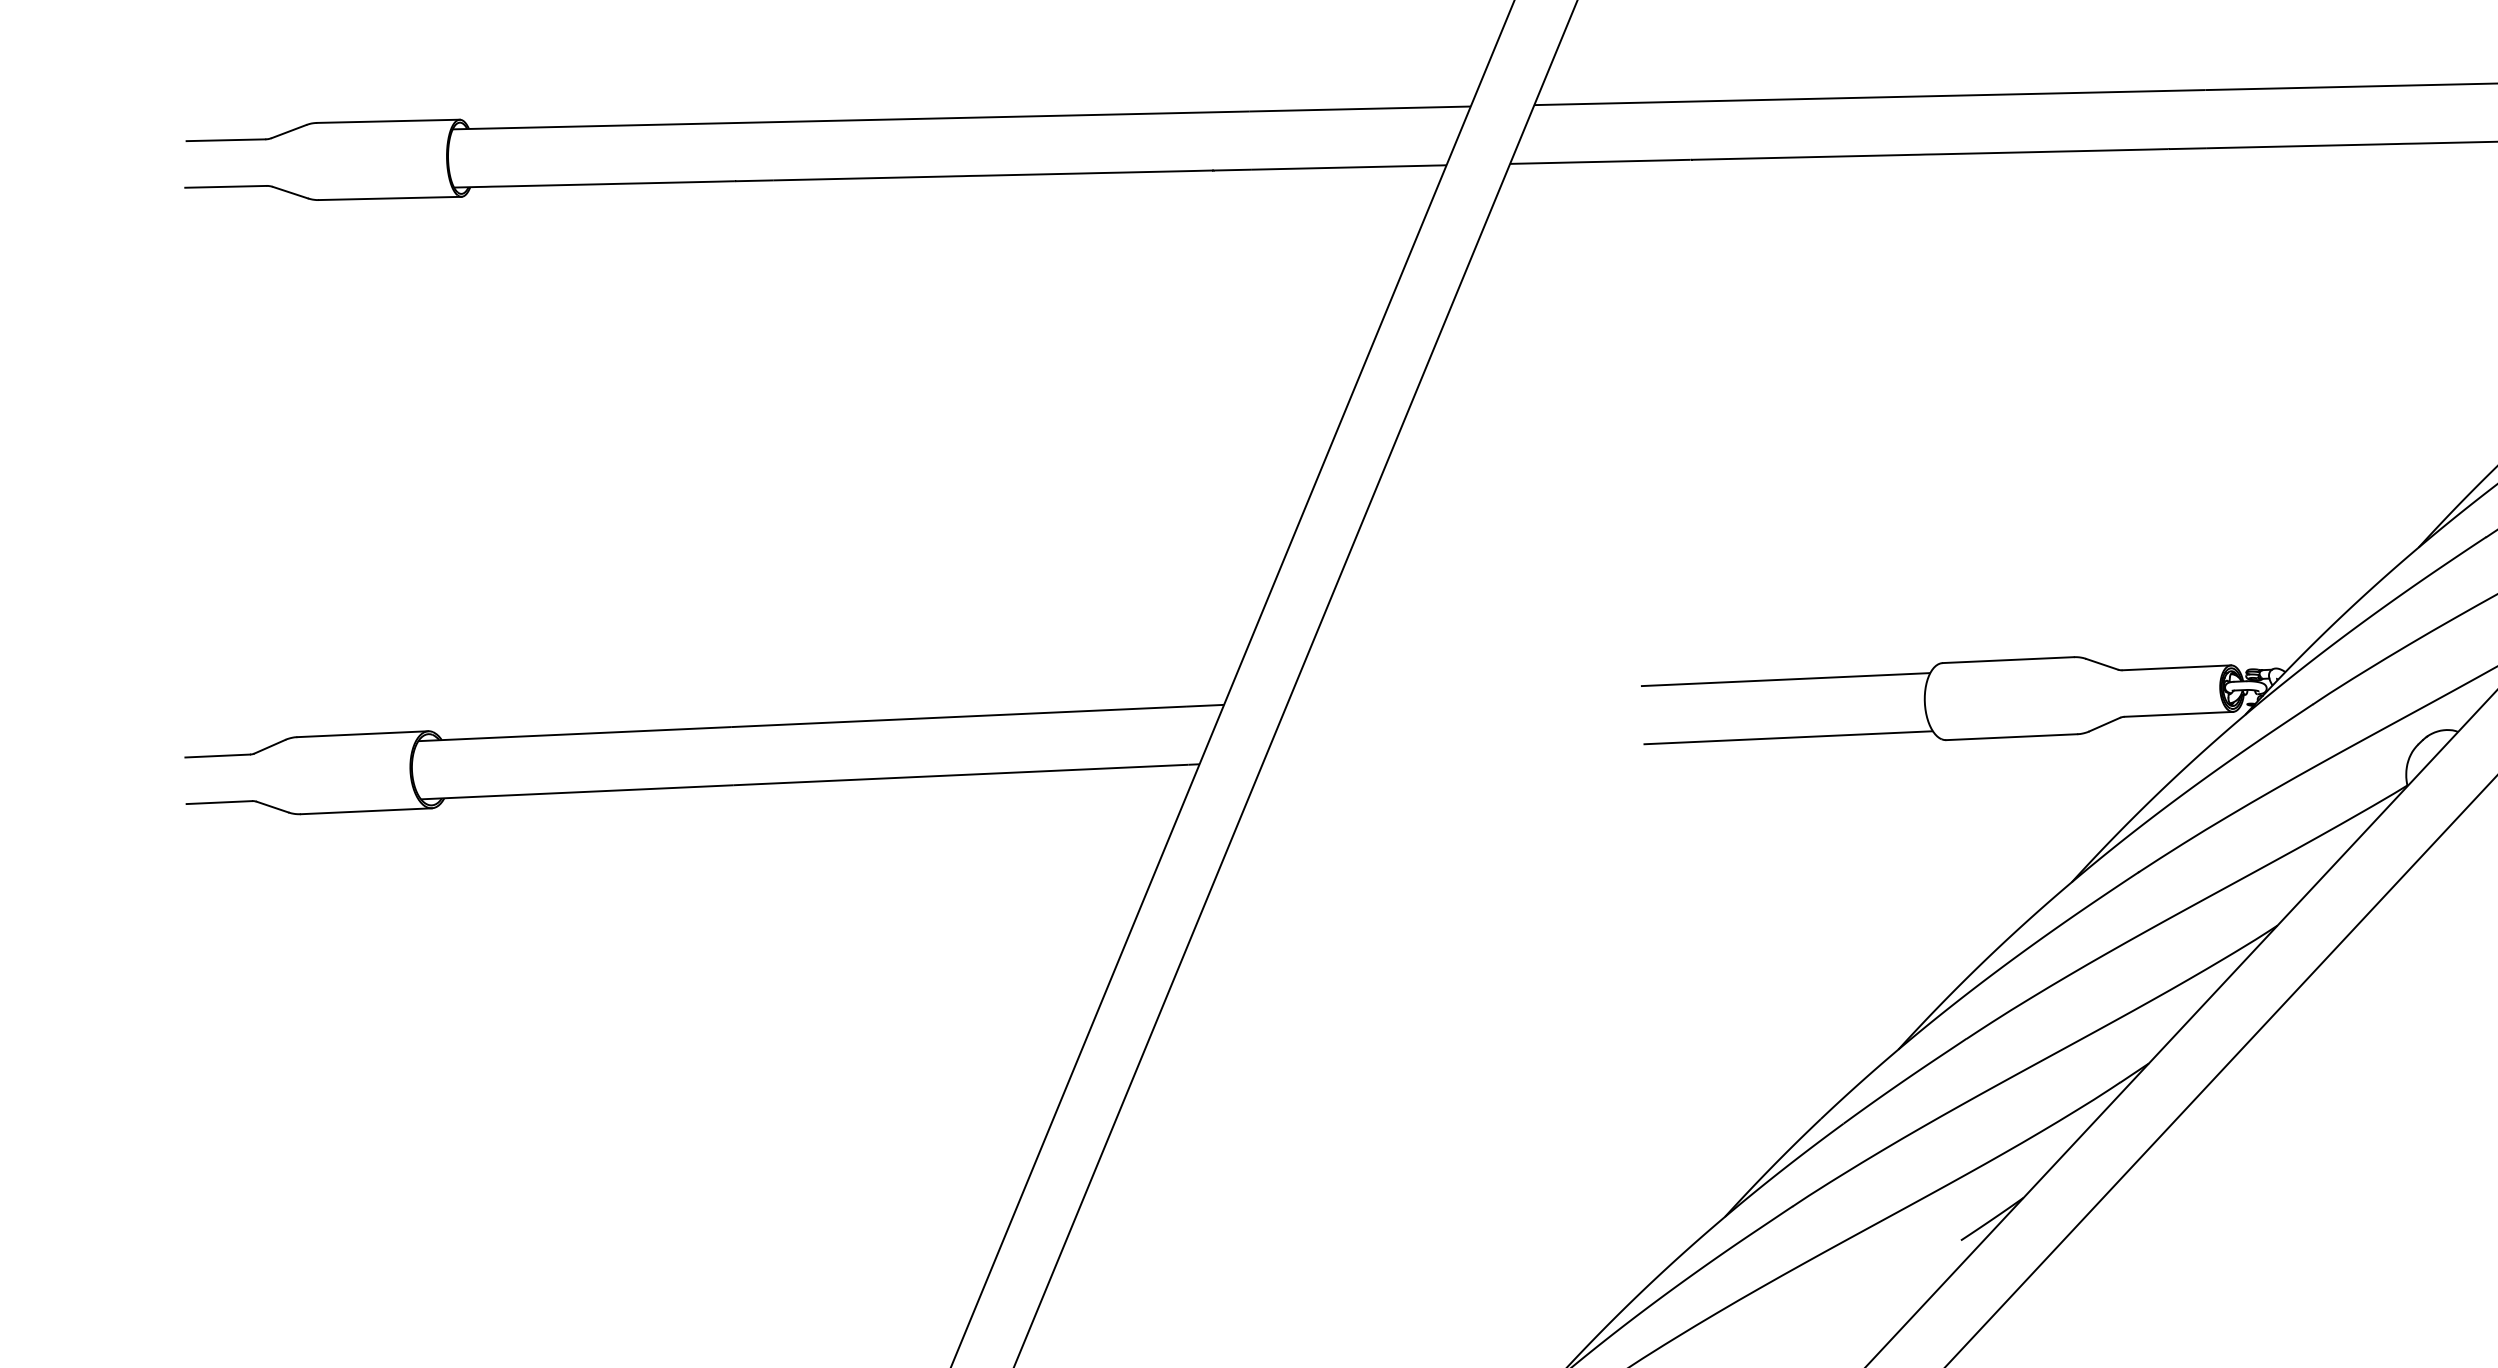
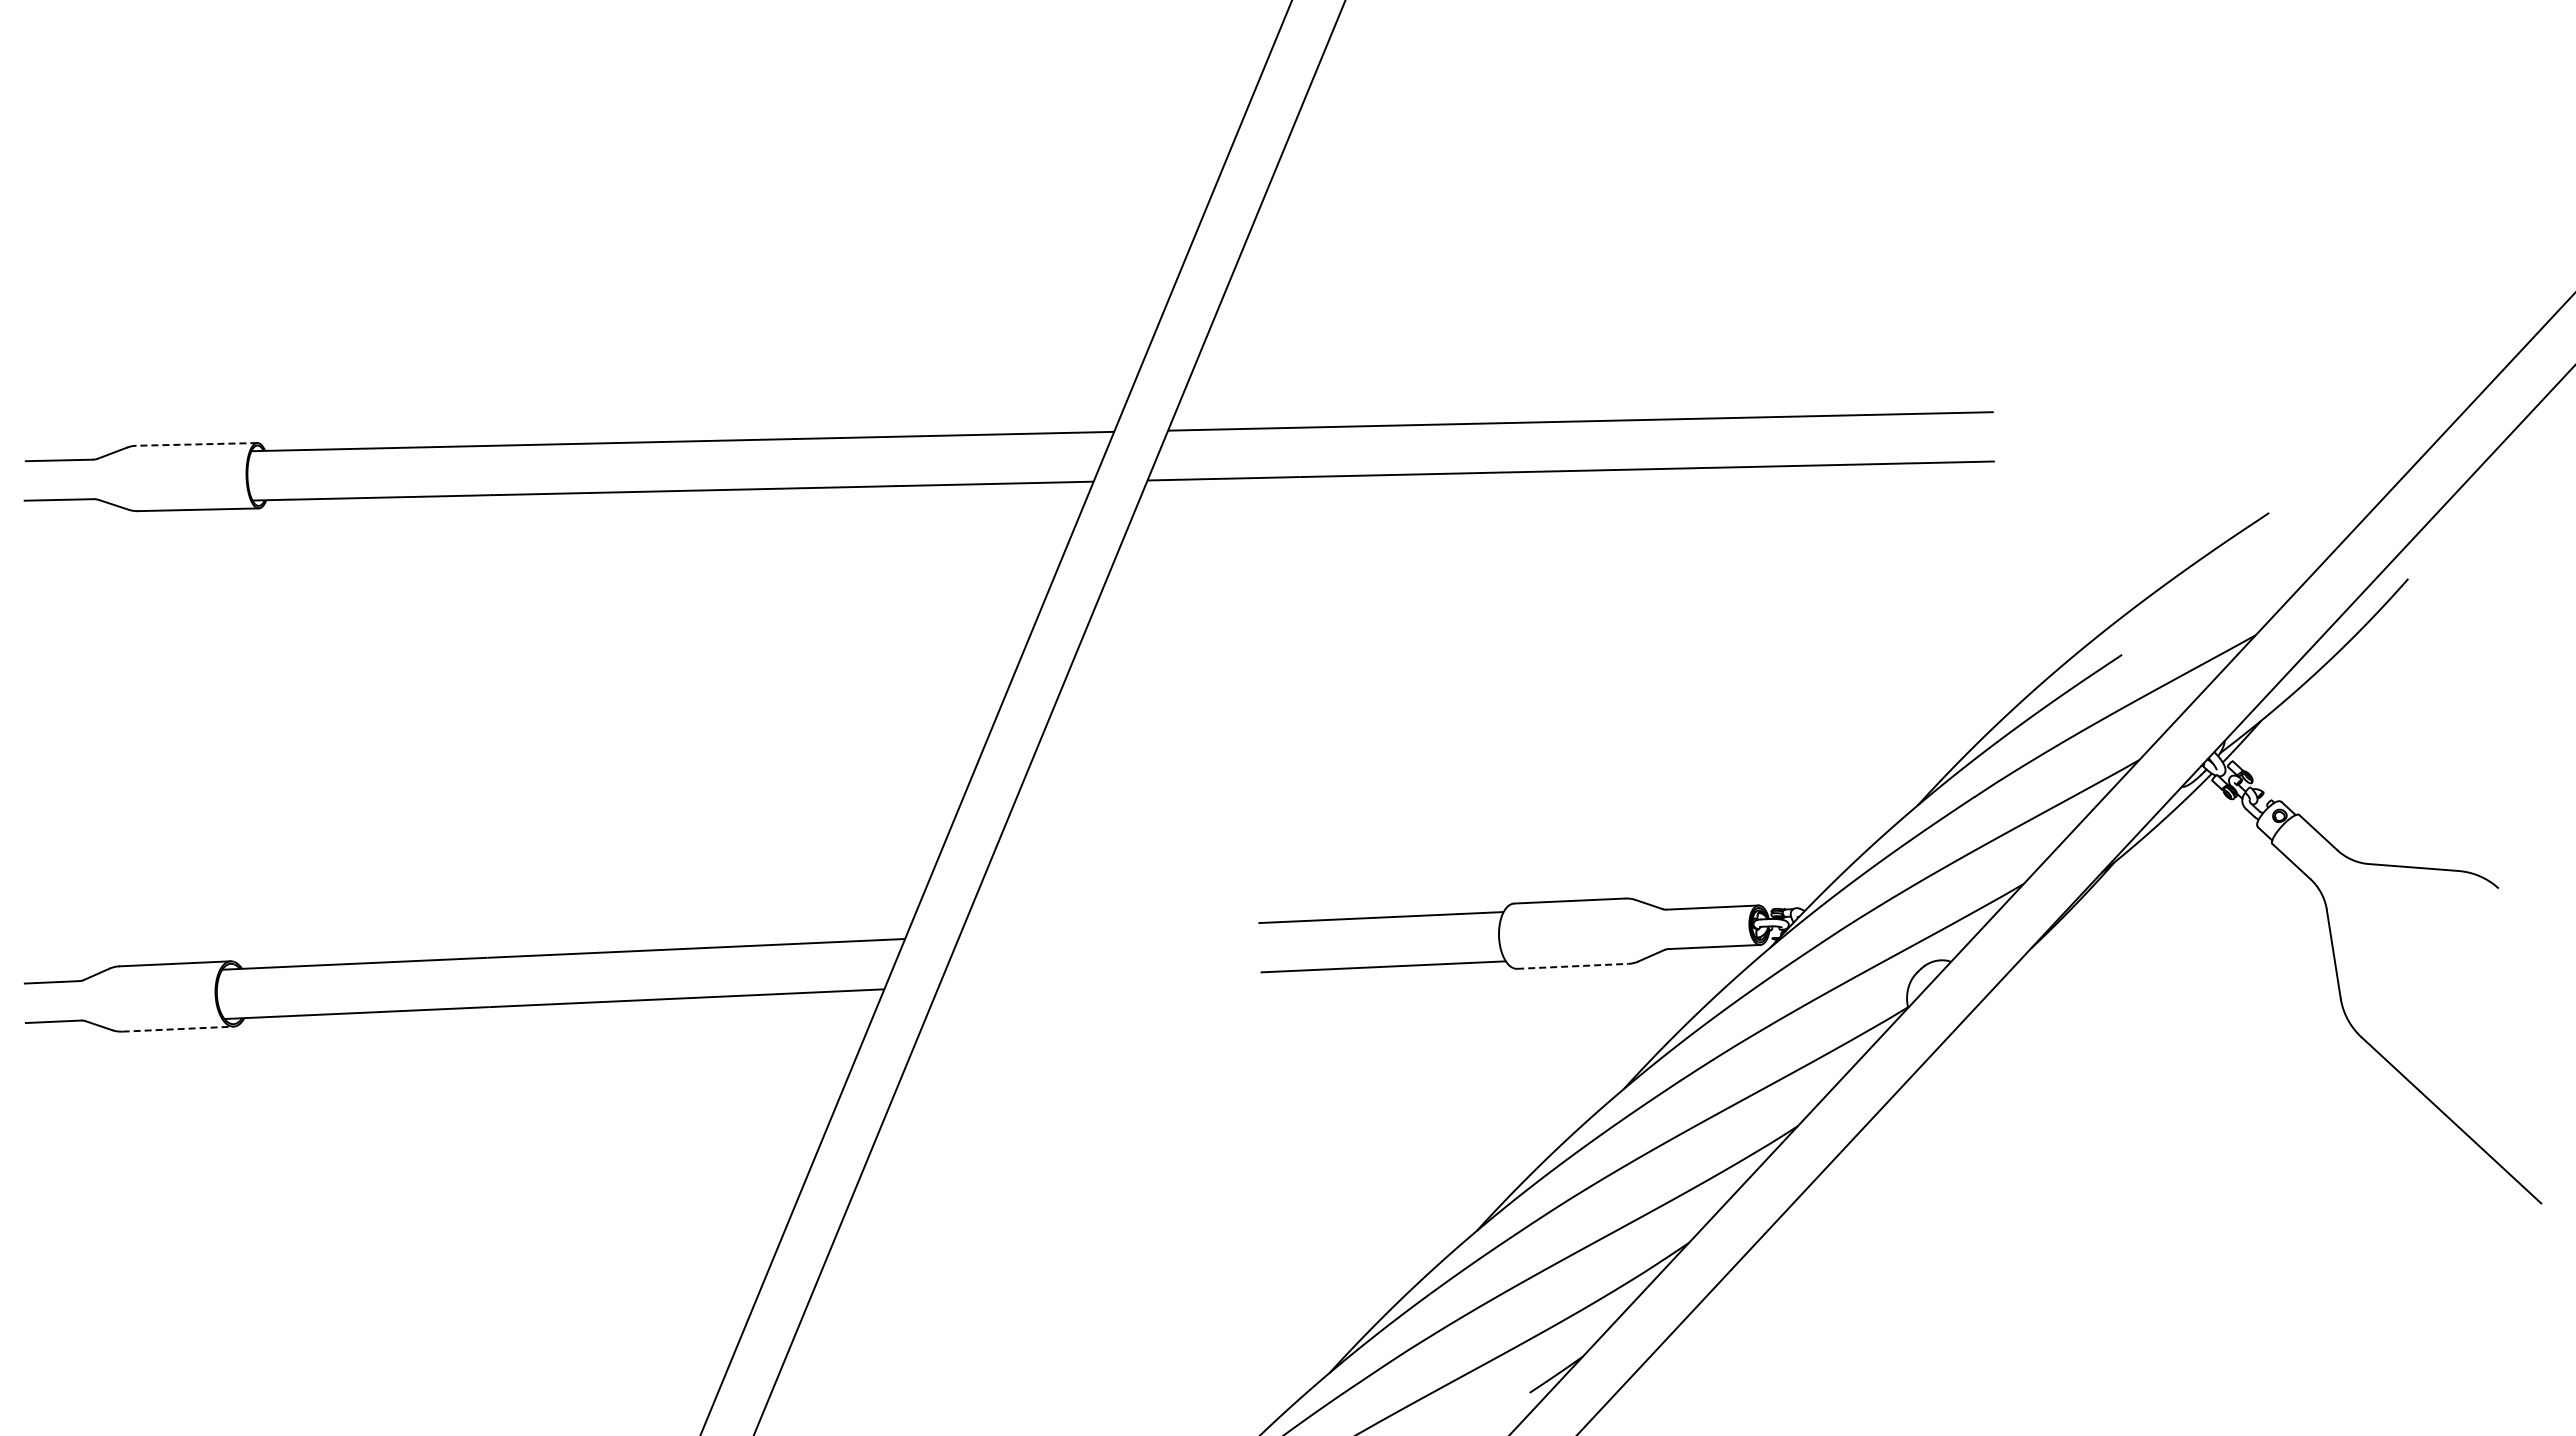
line: (387, 121) -> (196, 444), solid -> dashed
line: (2011, 737) -> (1572, 966), solid -> dashed
line: (366, 811) -> (178, 1029), solid -> dashed

